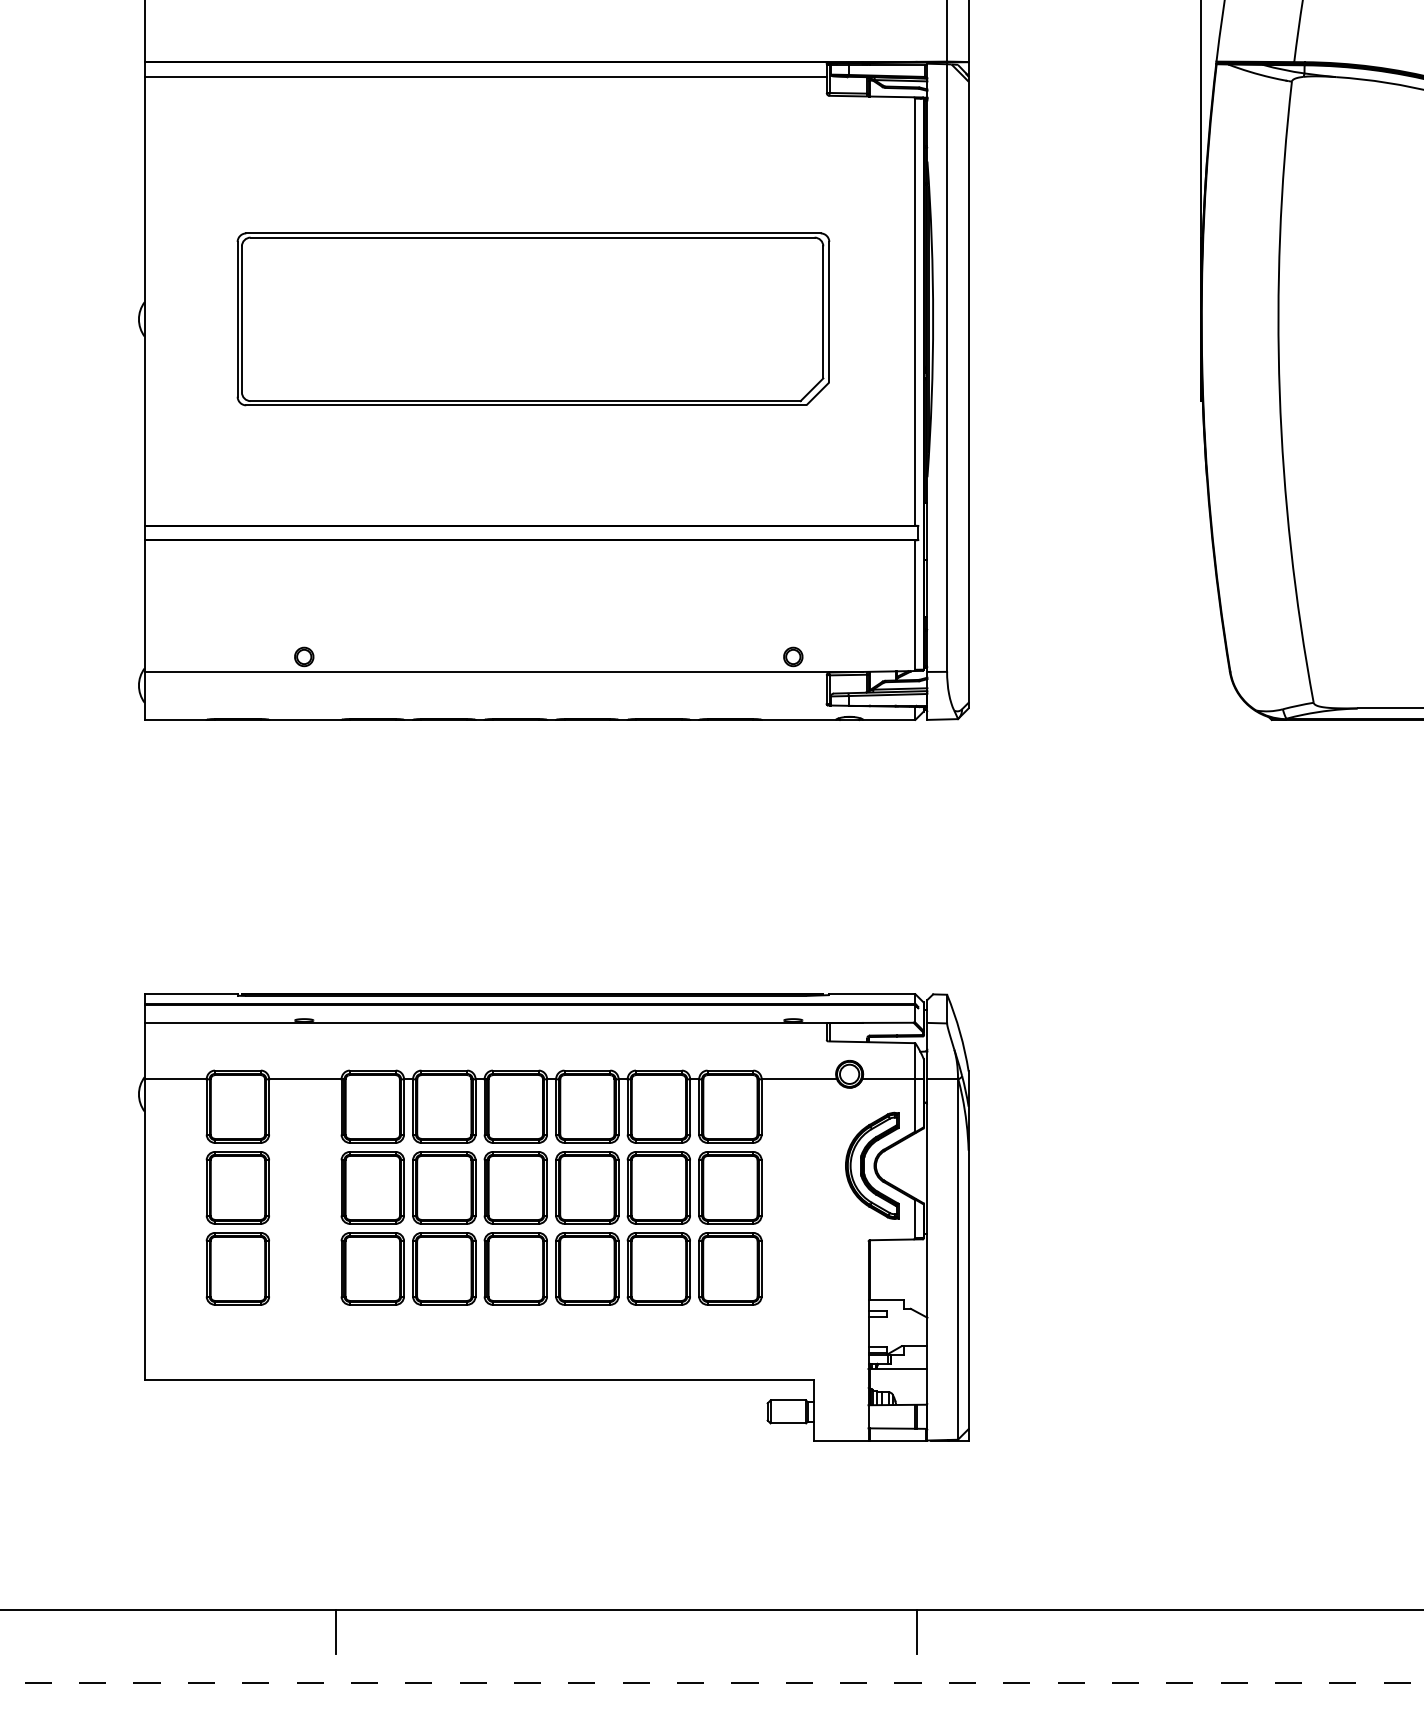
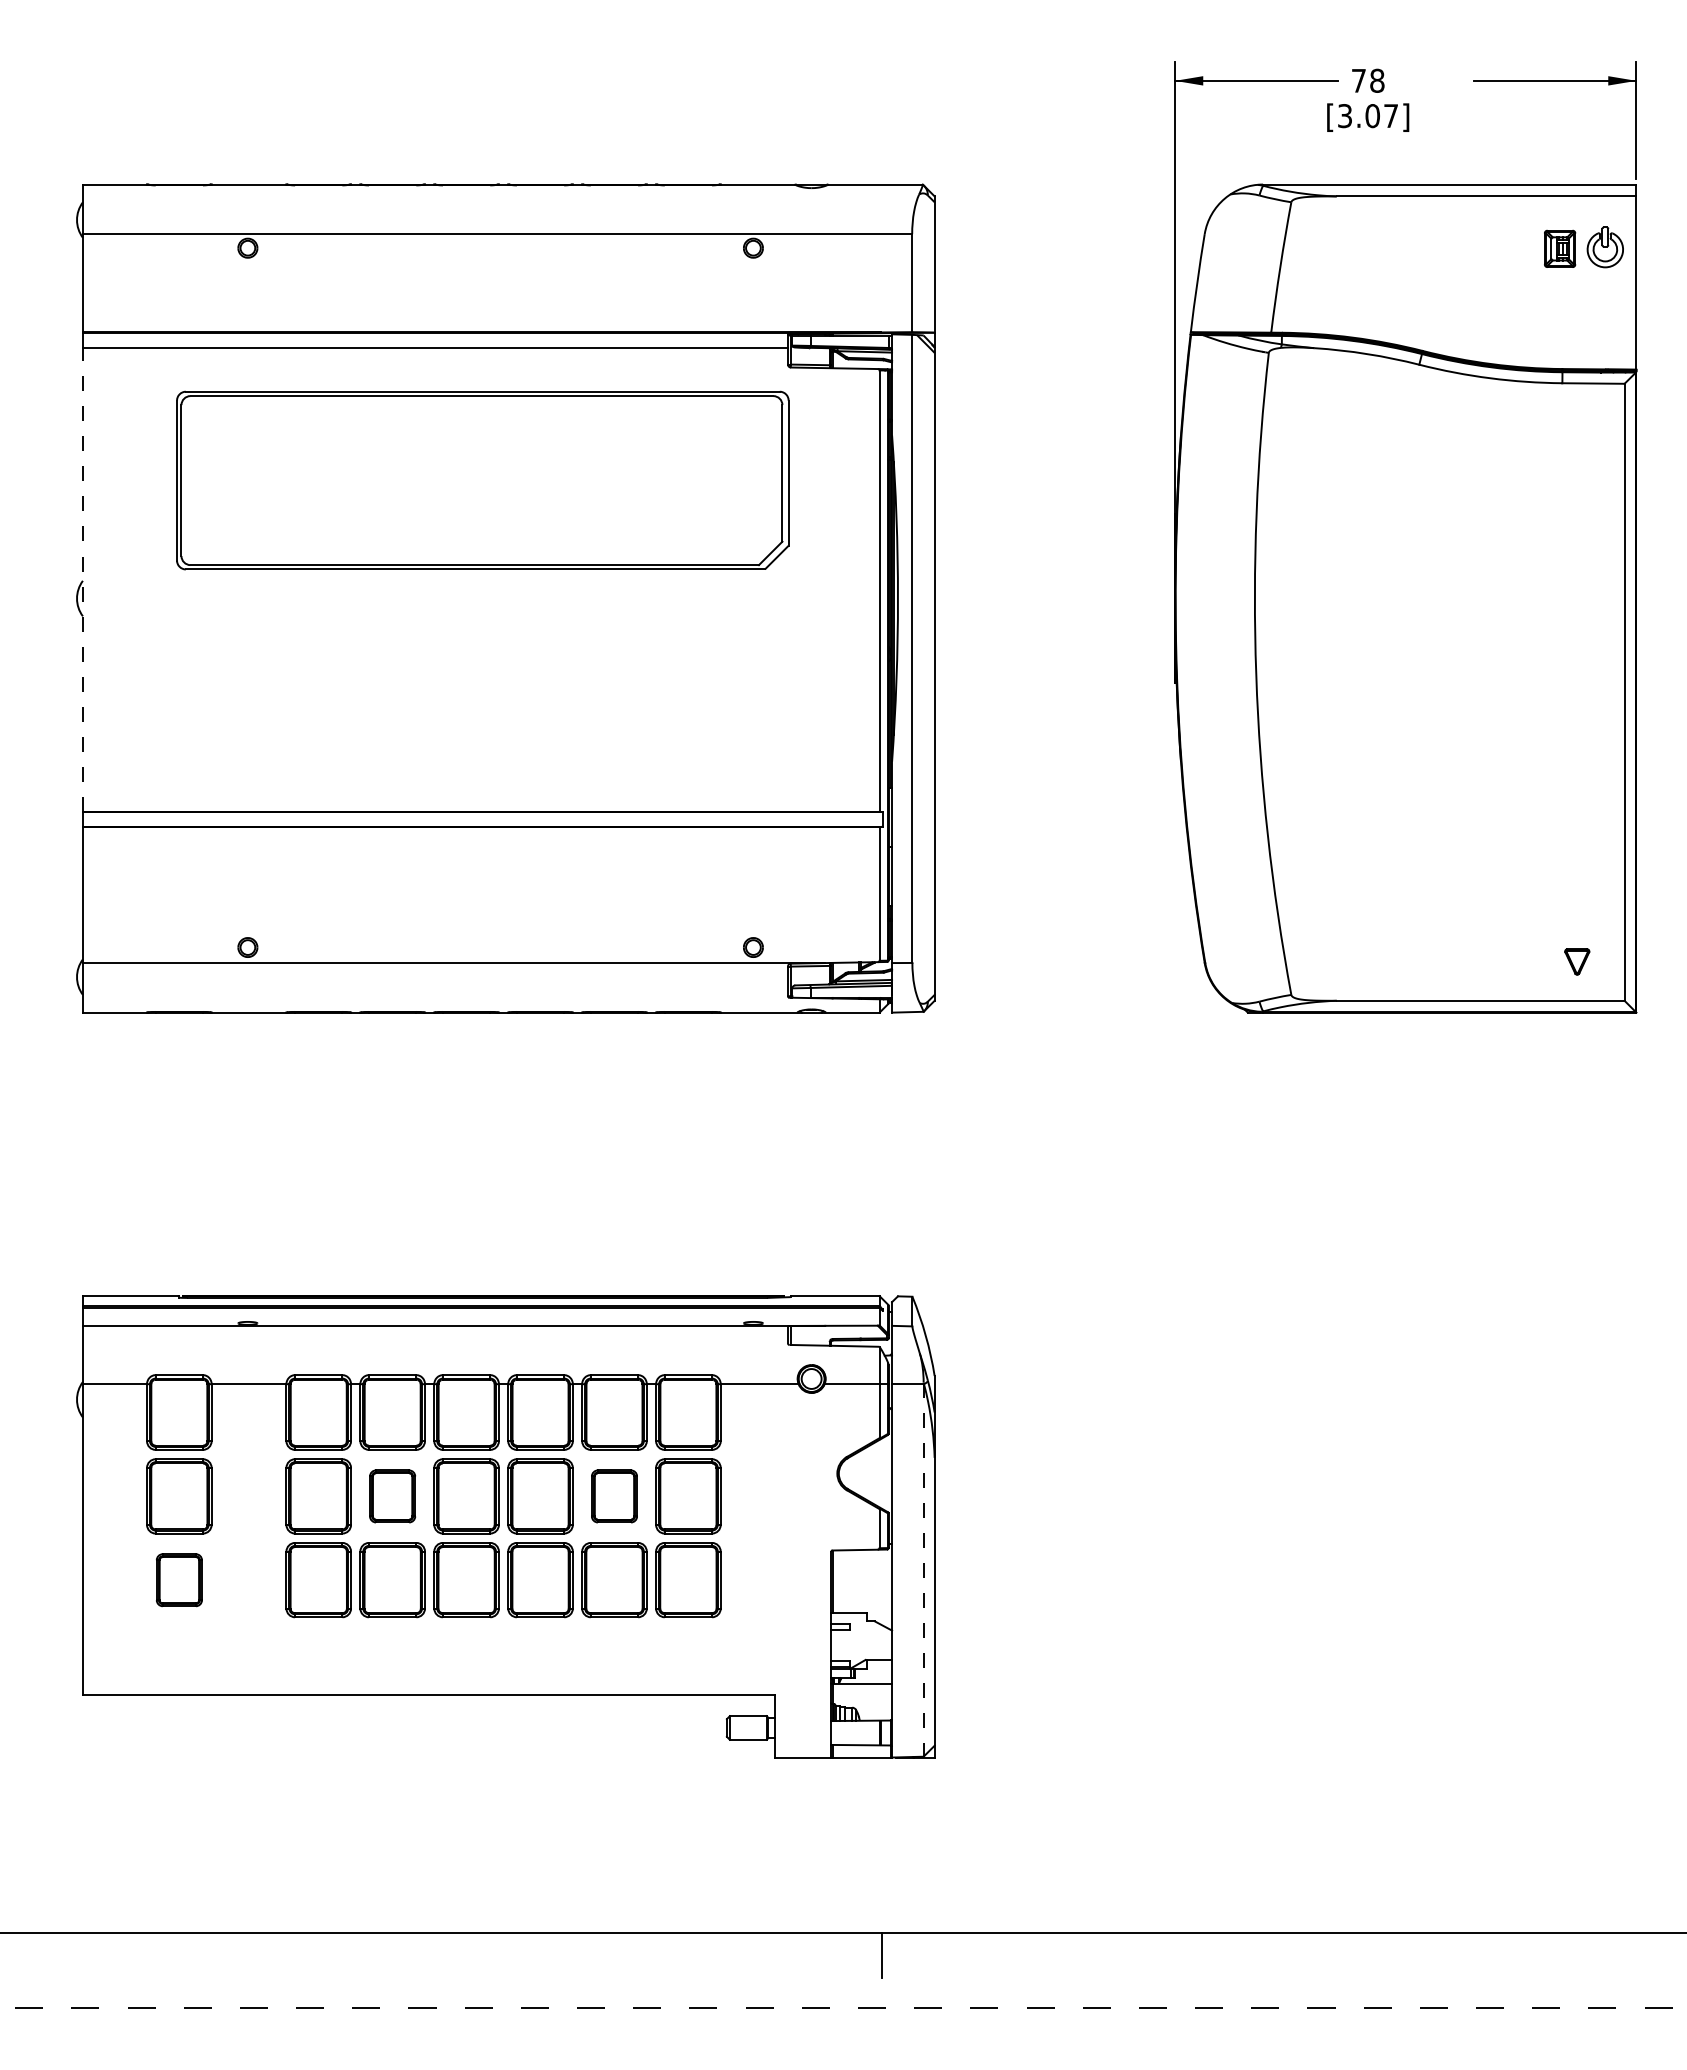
line: (144, 300) -> (82, 579), solid -> dashed
part: (533, 319) -> (482, 480), moved
part: (864, 1165) -> (827, 1473), removed
part: (444, 1188) -> (392, 1496), size x0.7
part: (658, 1188) -> (614, 1496), size x0.7
line: (957, 1259) -> (923, 1570), solid -> dashed
part: (238, 1269) -> (179, 1580), size x0.7
line: (335, 1631) -> (280, 1954), removed

